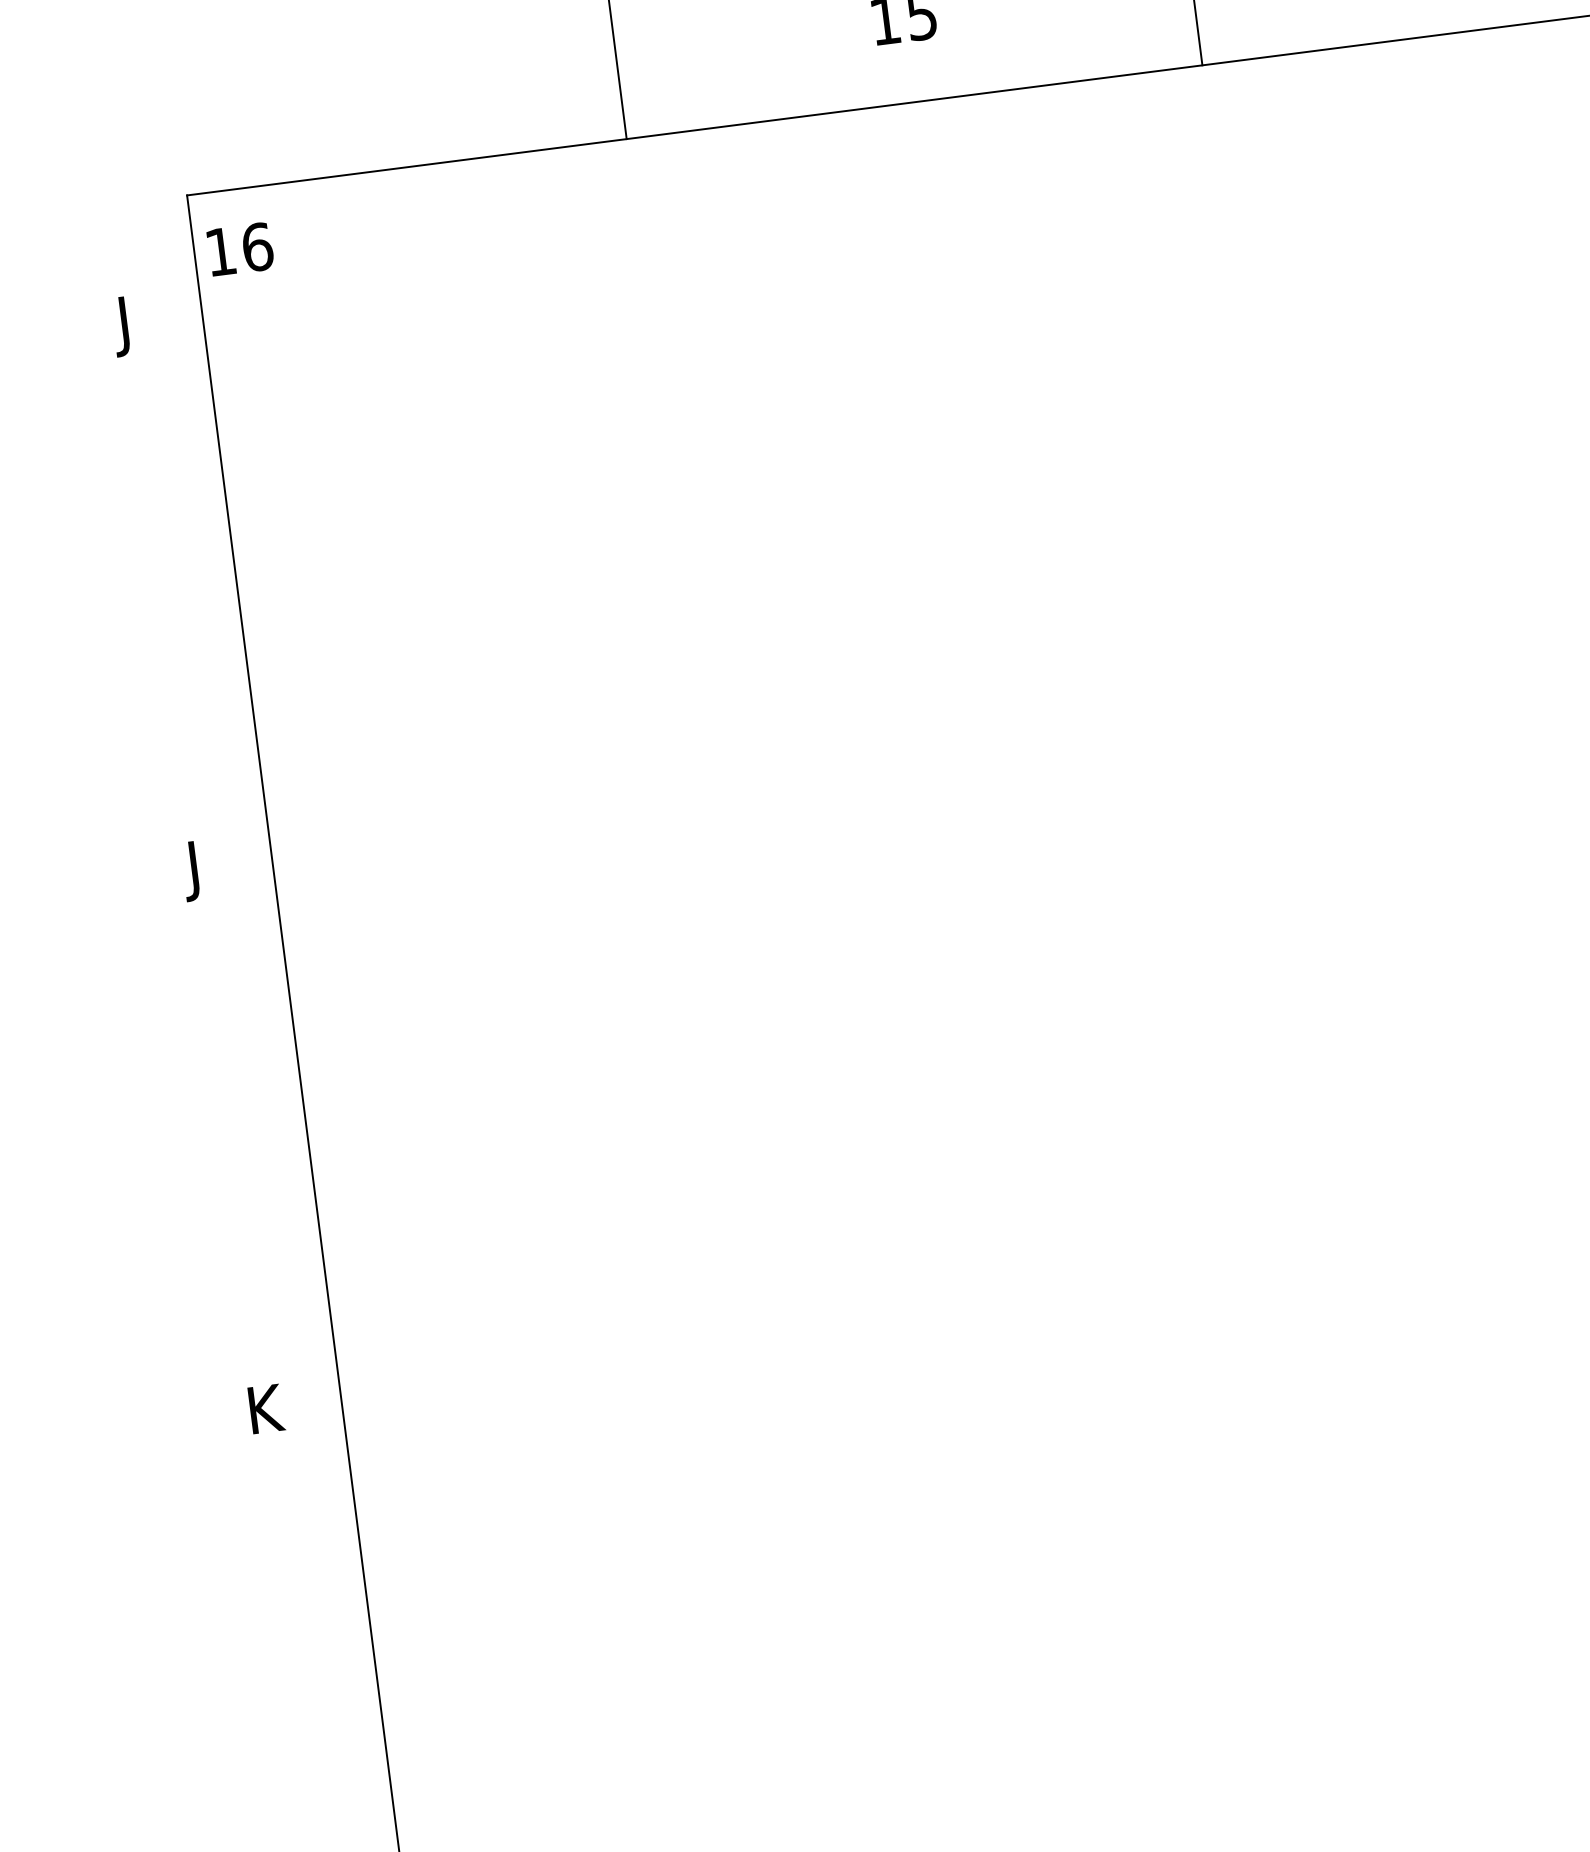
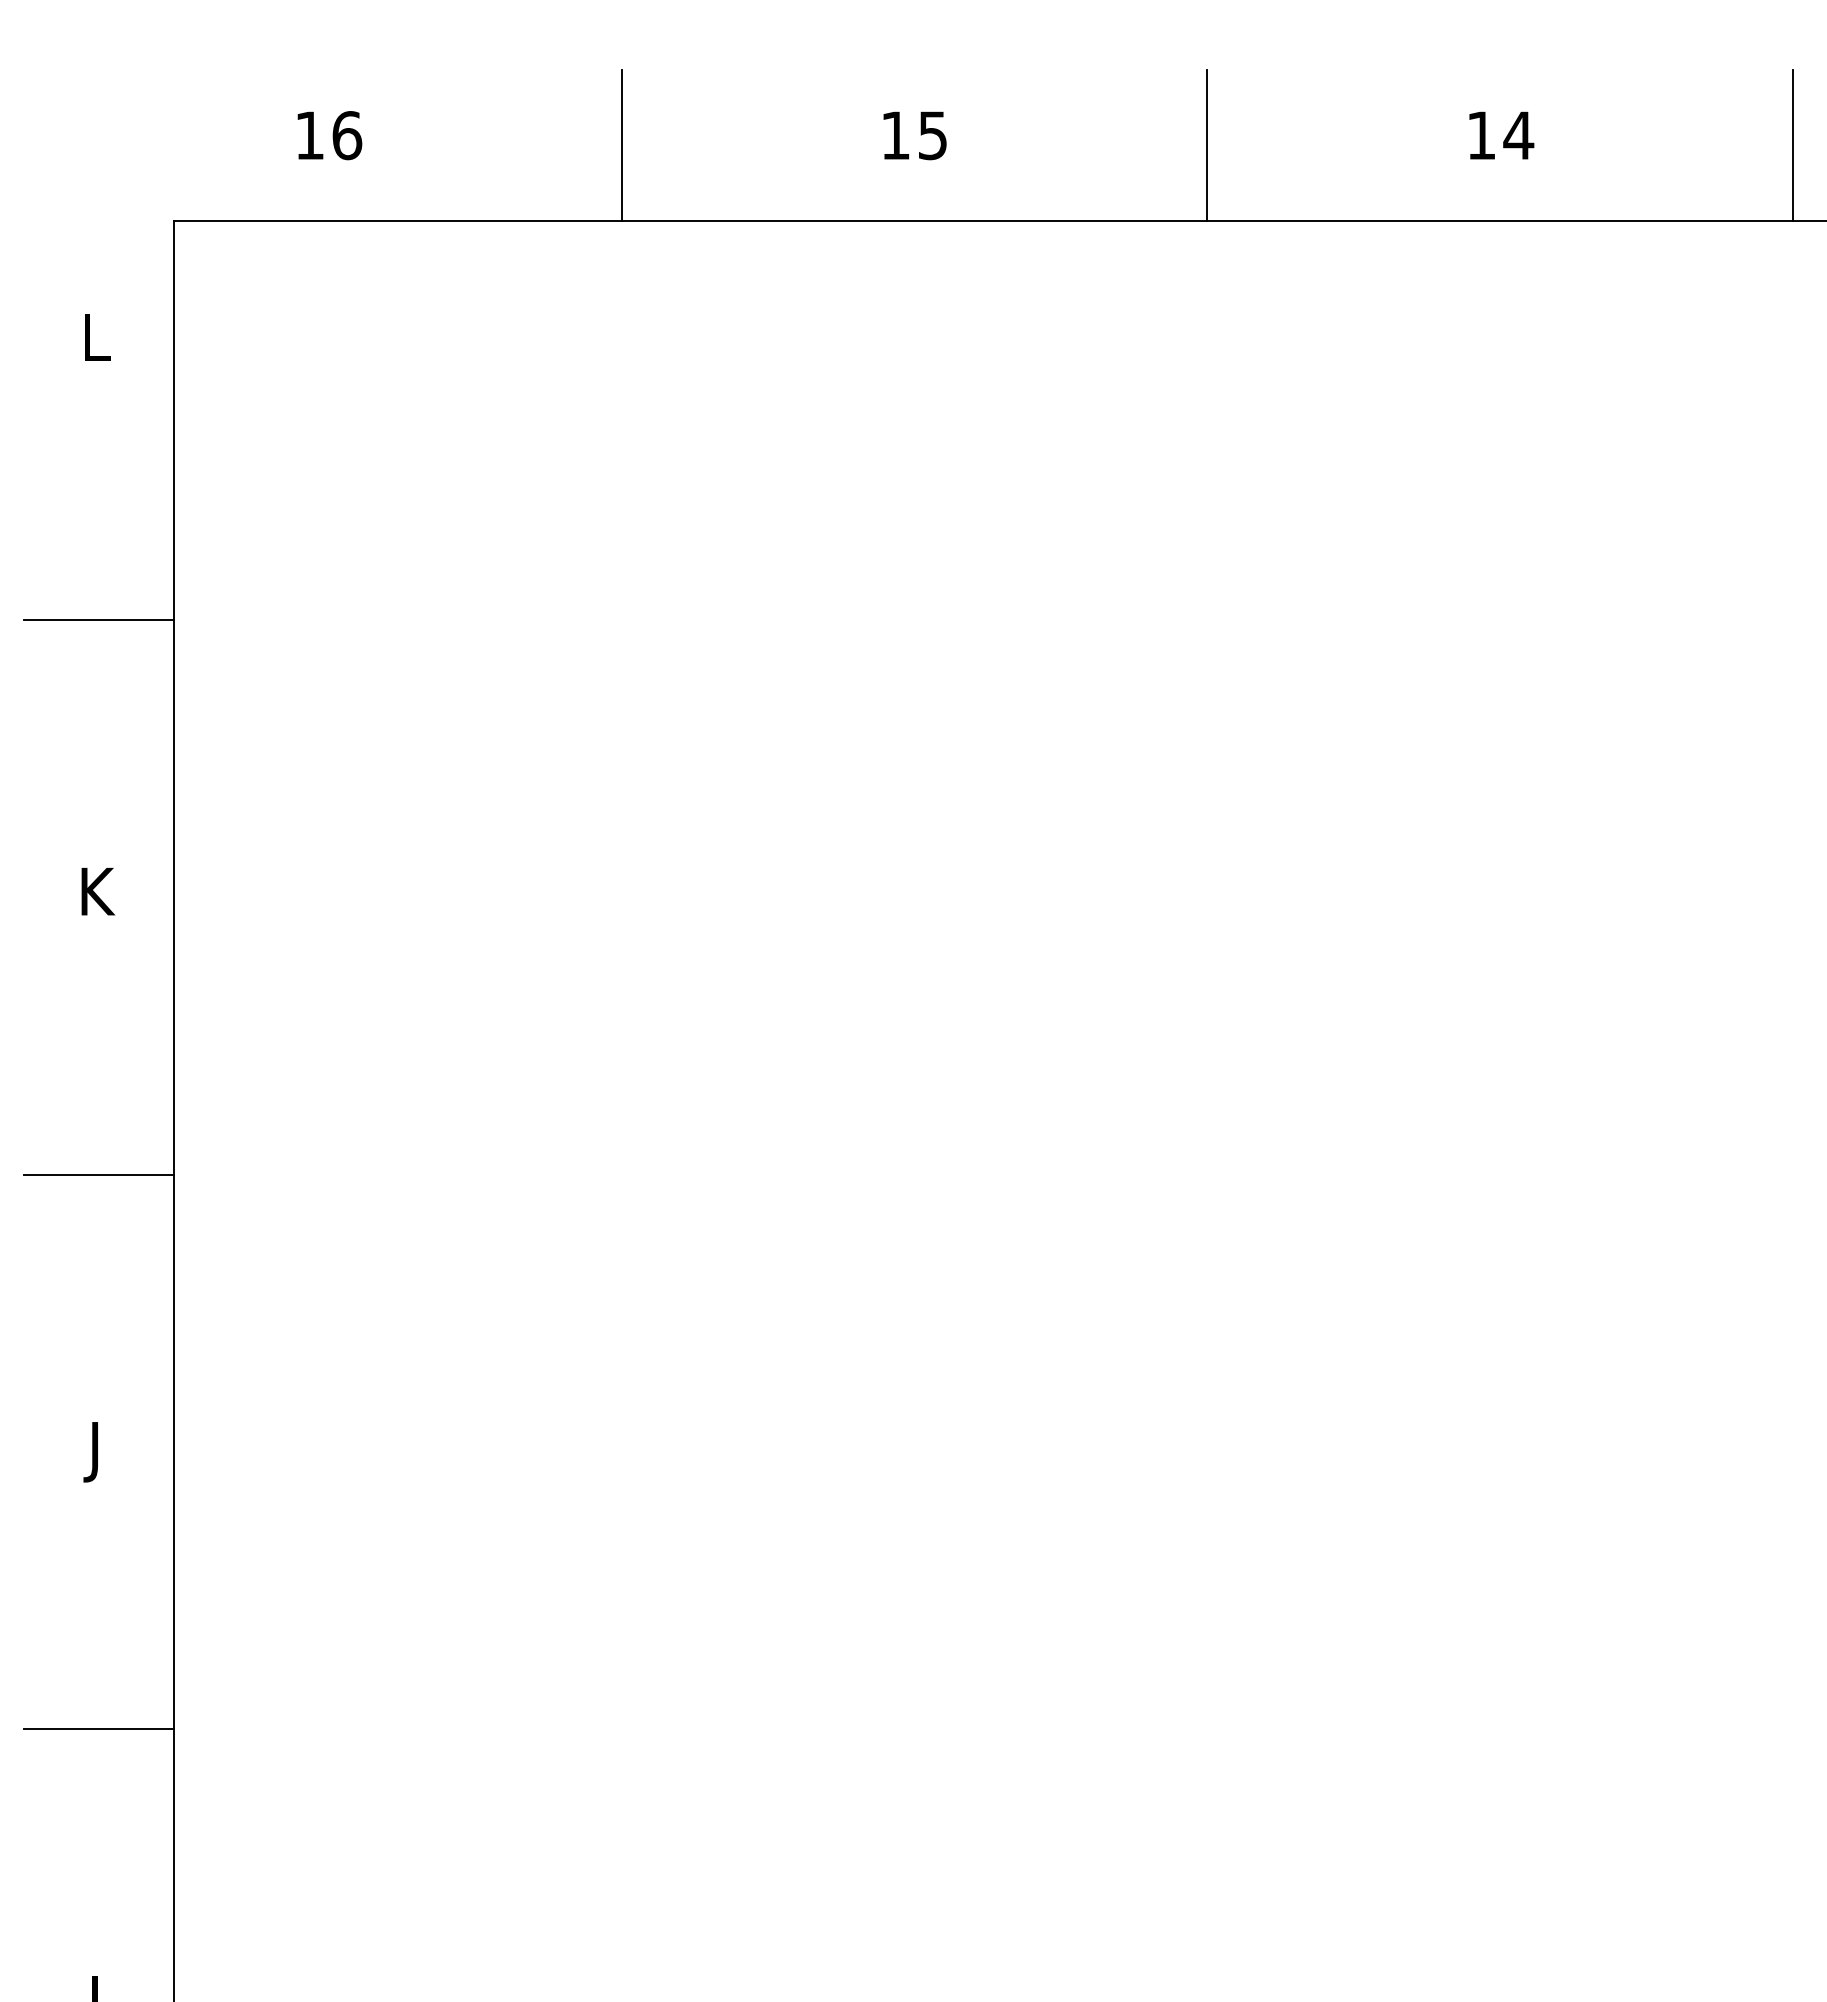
text: (240, 249) -> (329, 135), moved
text: (126, 325) -> (96, 343), J -> L
line: (162, 597) -> (98, 620), added
text: (197, 870) -> (98, 897), J -> K
line: (232, 1142) -> (98, 1174), added
text: (267, 1415) -> (98, 1452), K -> J
line: (302, 1686) -> (98, 1728), added

